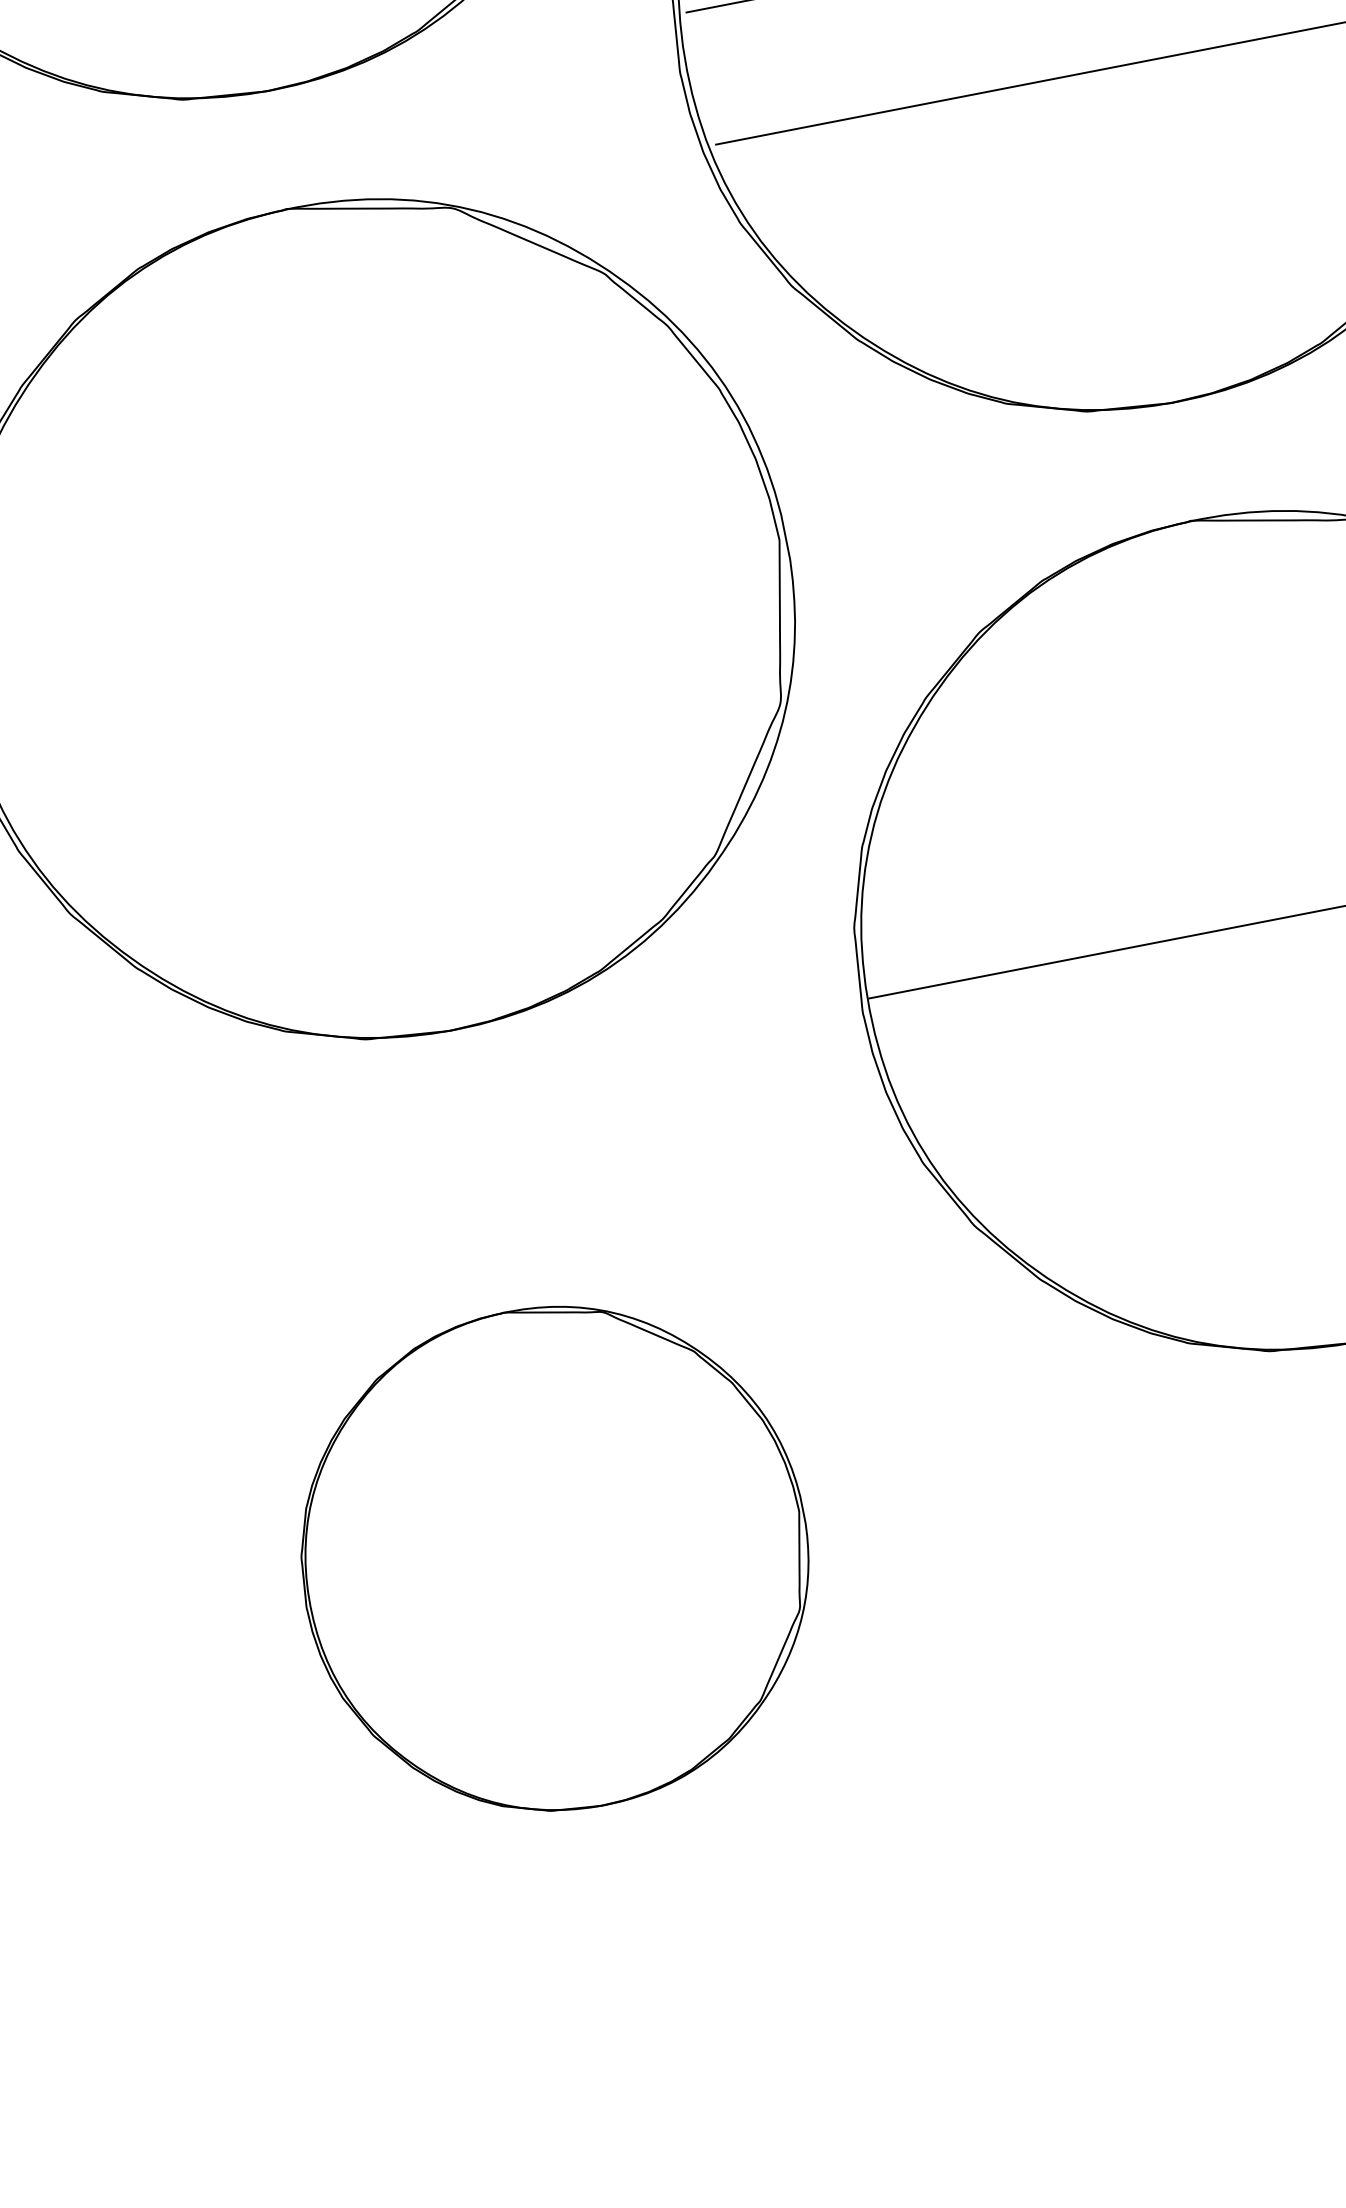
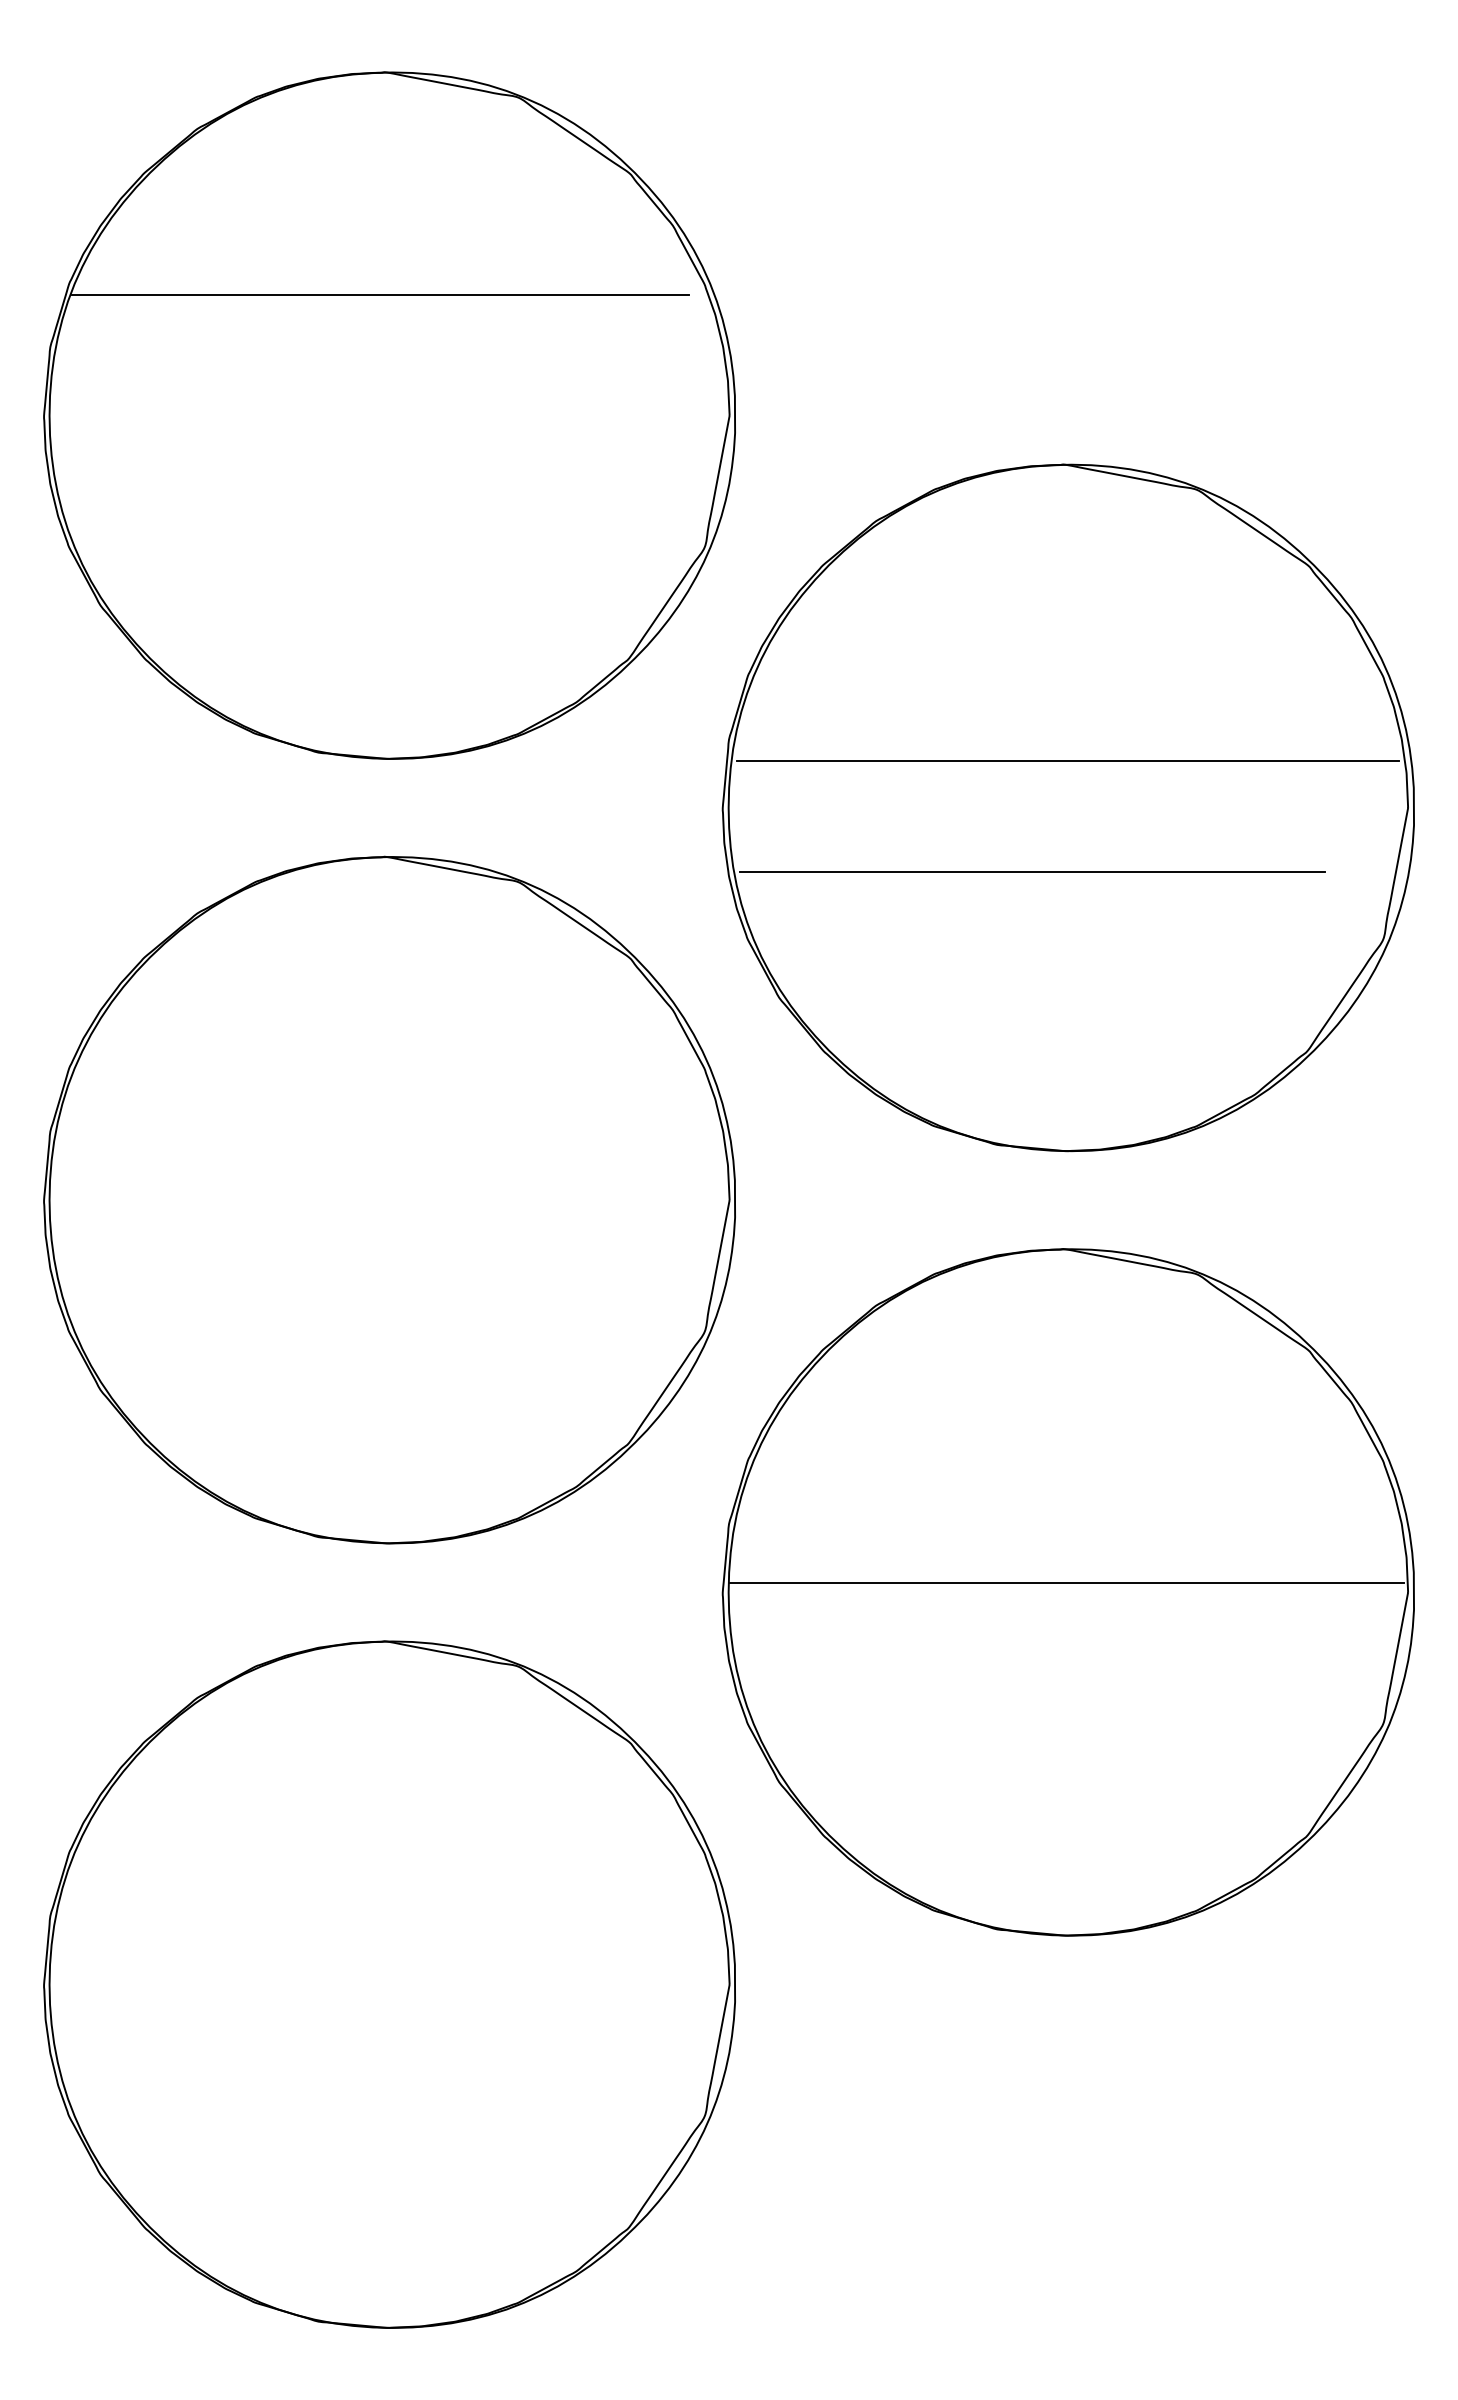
part: (554, 1558) -> (389, 1984), size x1.67

